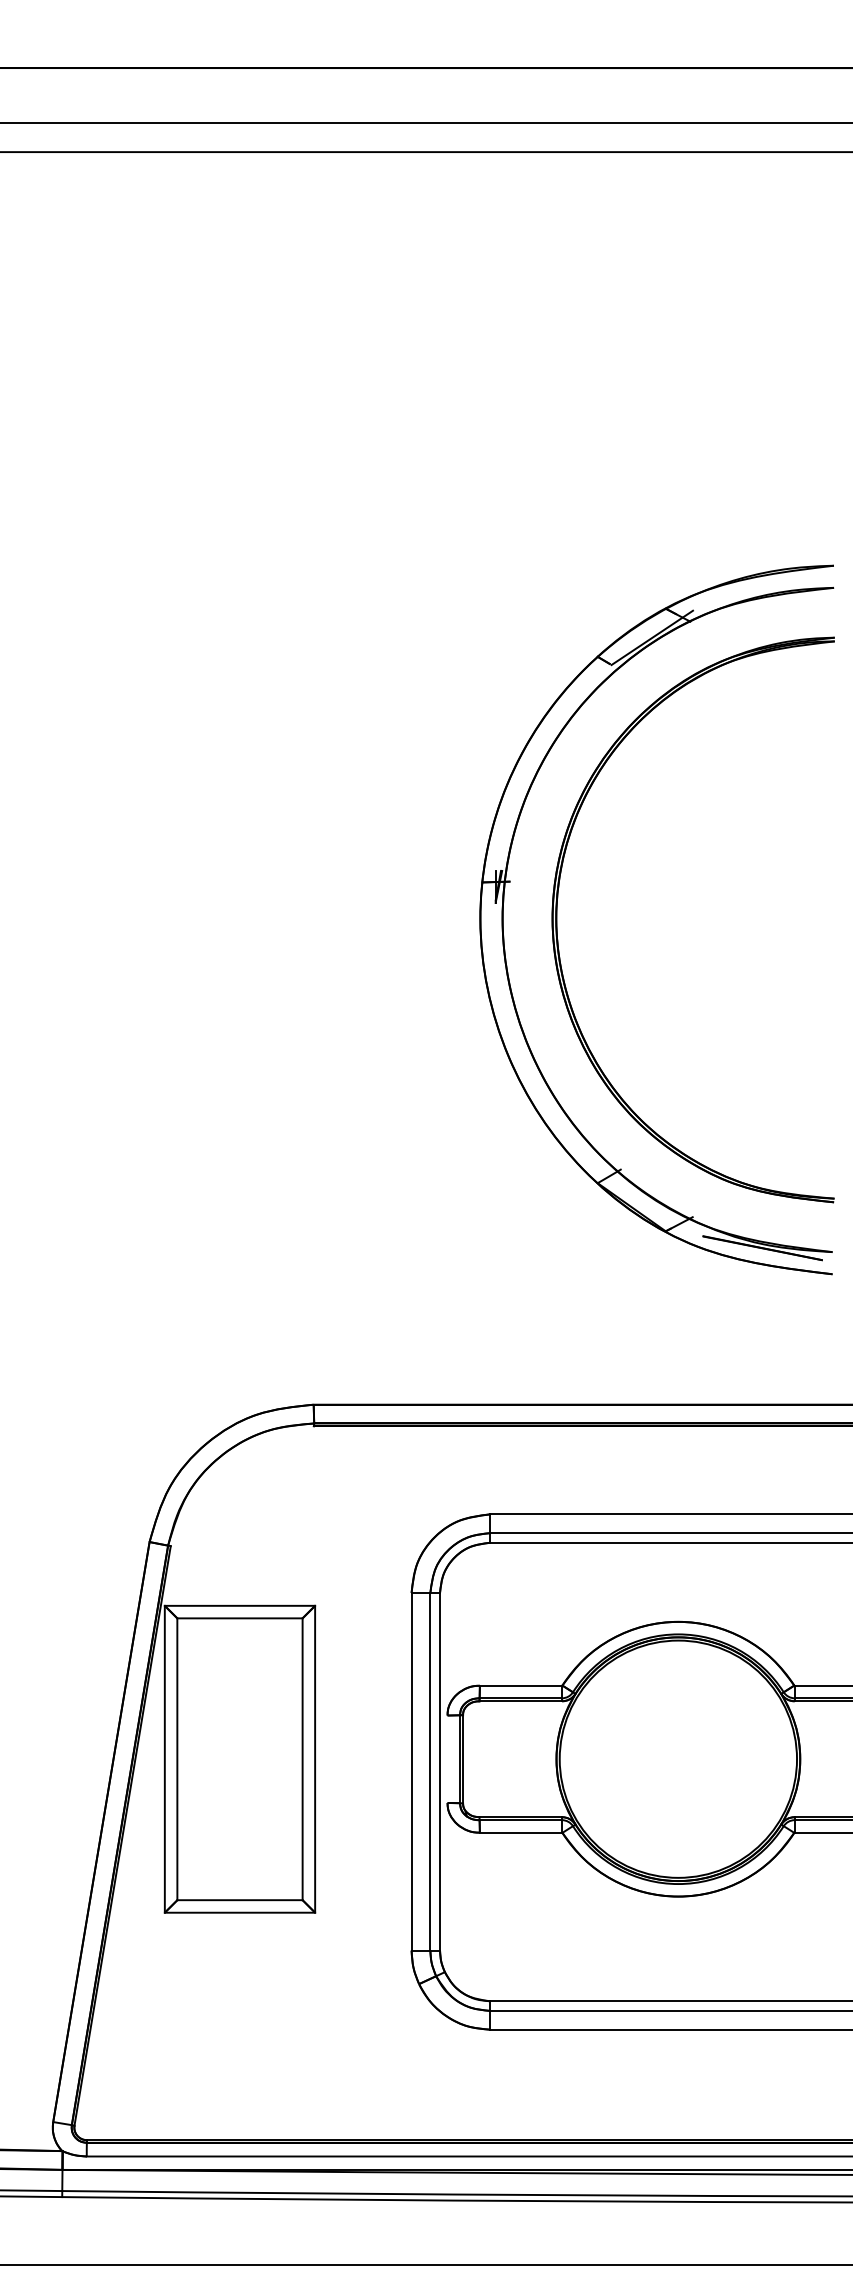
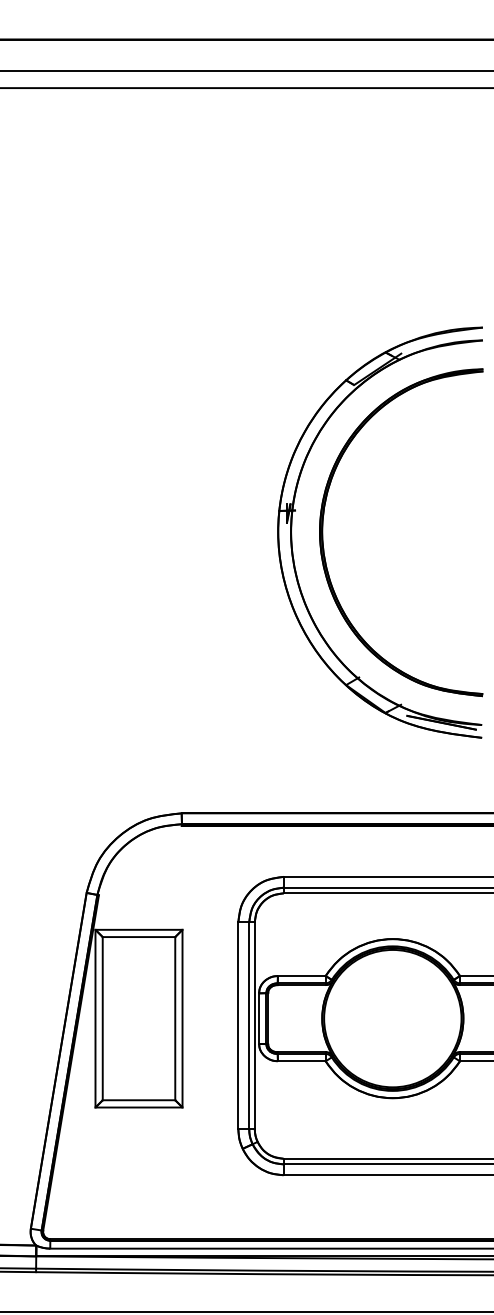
line: (448, 1758) -> (259, 1018), added

